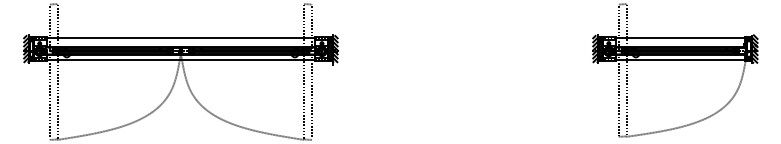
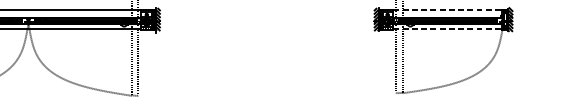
line: (680, 37) -> (447, 9), solid -> dashed
line: (680, 60) -> (447, 29), solid -> dashed

